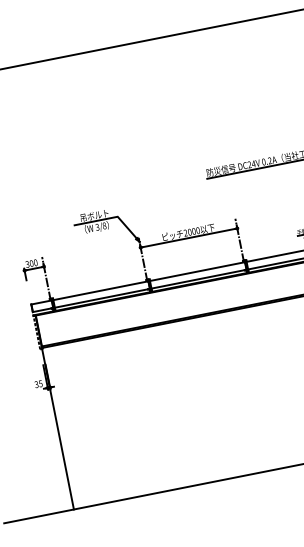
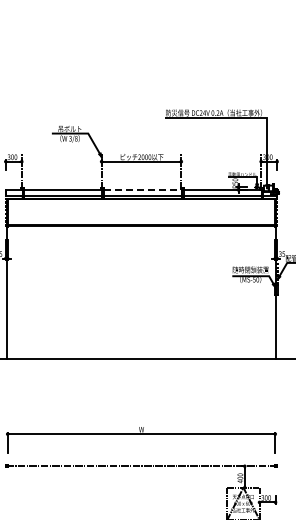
line: (198, 271) -> (143, 189), solid -> dashed

